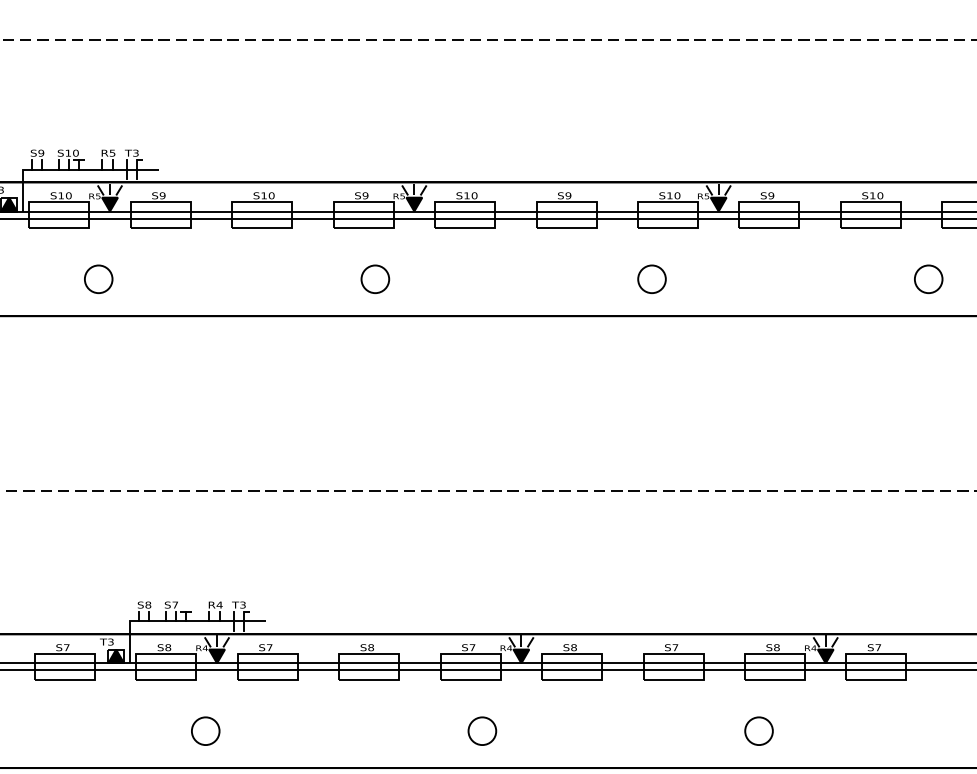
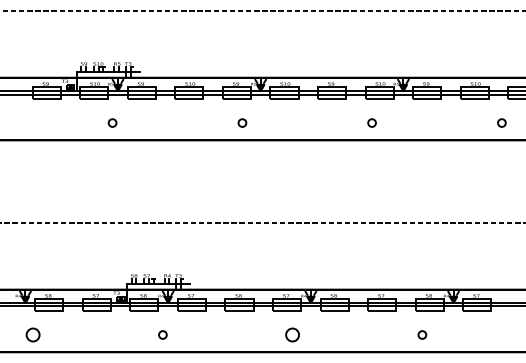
circle: (98, 278) -> (112, 122), size x0.6
circle: (375, 278) -> (242, 122), size x0.6
circle: (650, 278) -> (371, 122), size x0.6
circle: (927, 278) -> (501, 122), size x0.6
circle: (204, 730) -> (162, 334), size x0.6
circle: (759, 730) -> (422, 334), size x0.6

